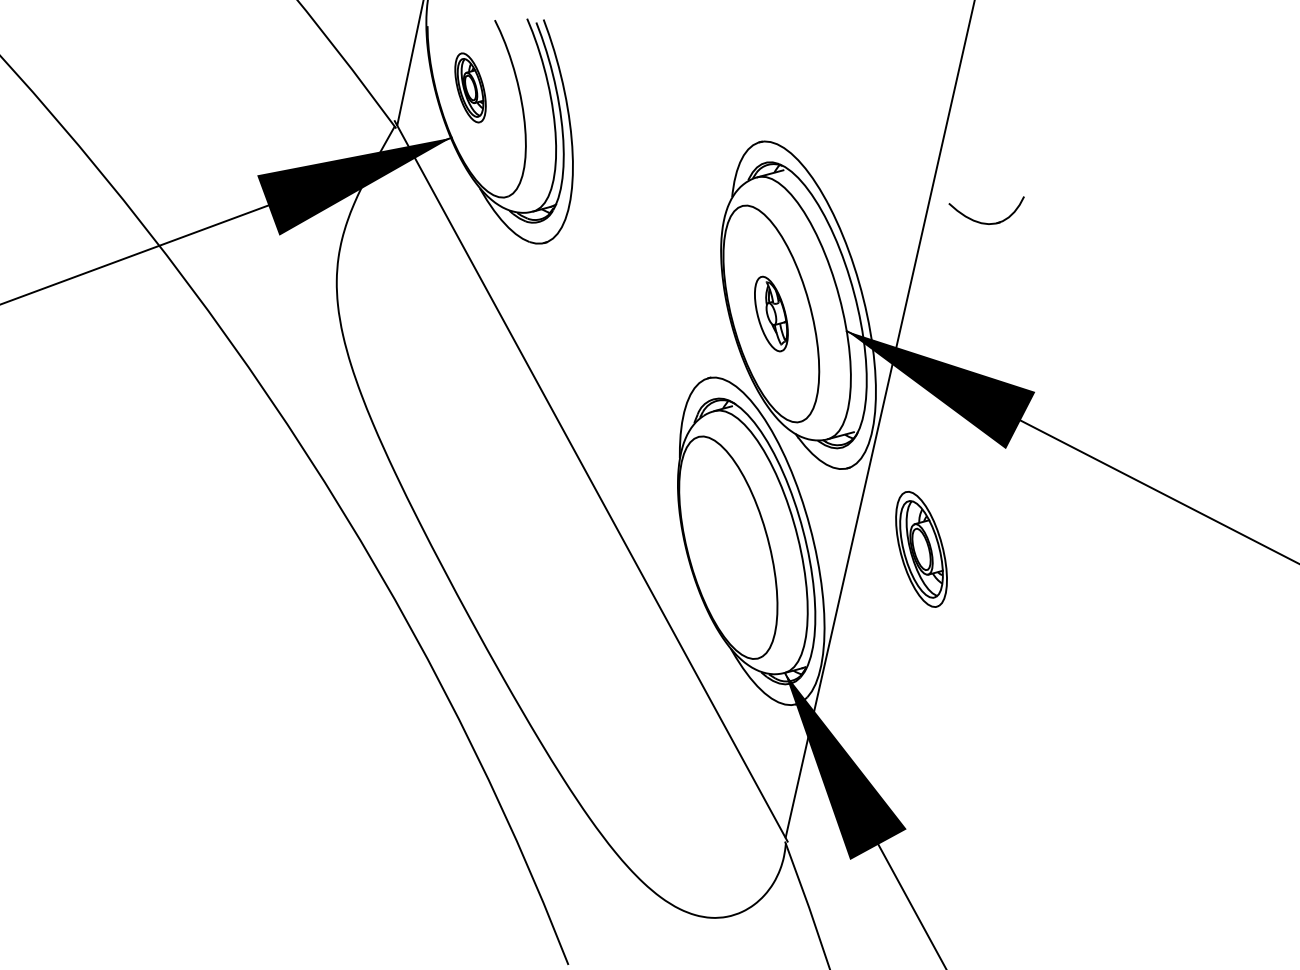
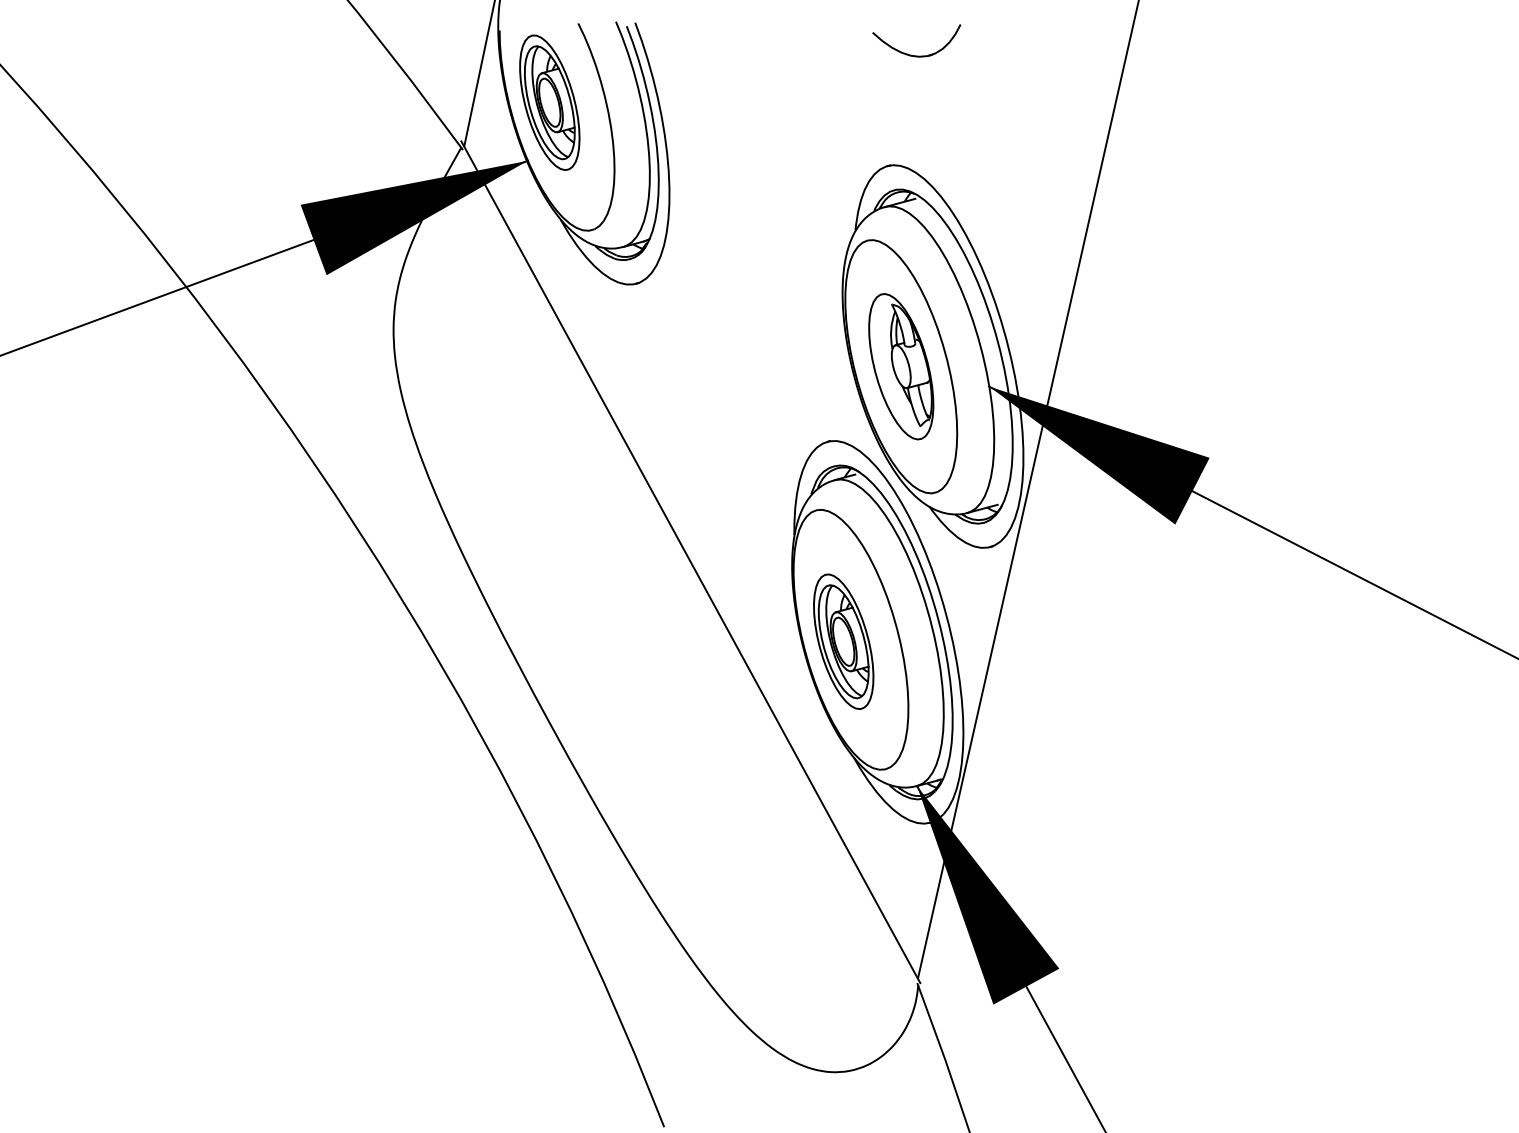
part: (470, 87) -> (549, 102), size x1.67
part: (982, 222) -> (911, 54), moved
part: (771, 313) -> (901, 366), size x1.67
part: (921, 549) -> (843, 641), moved

